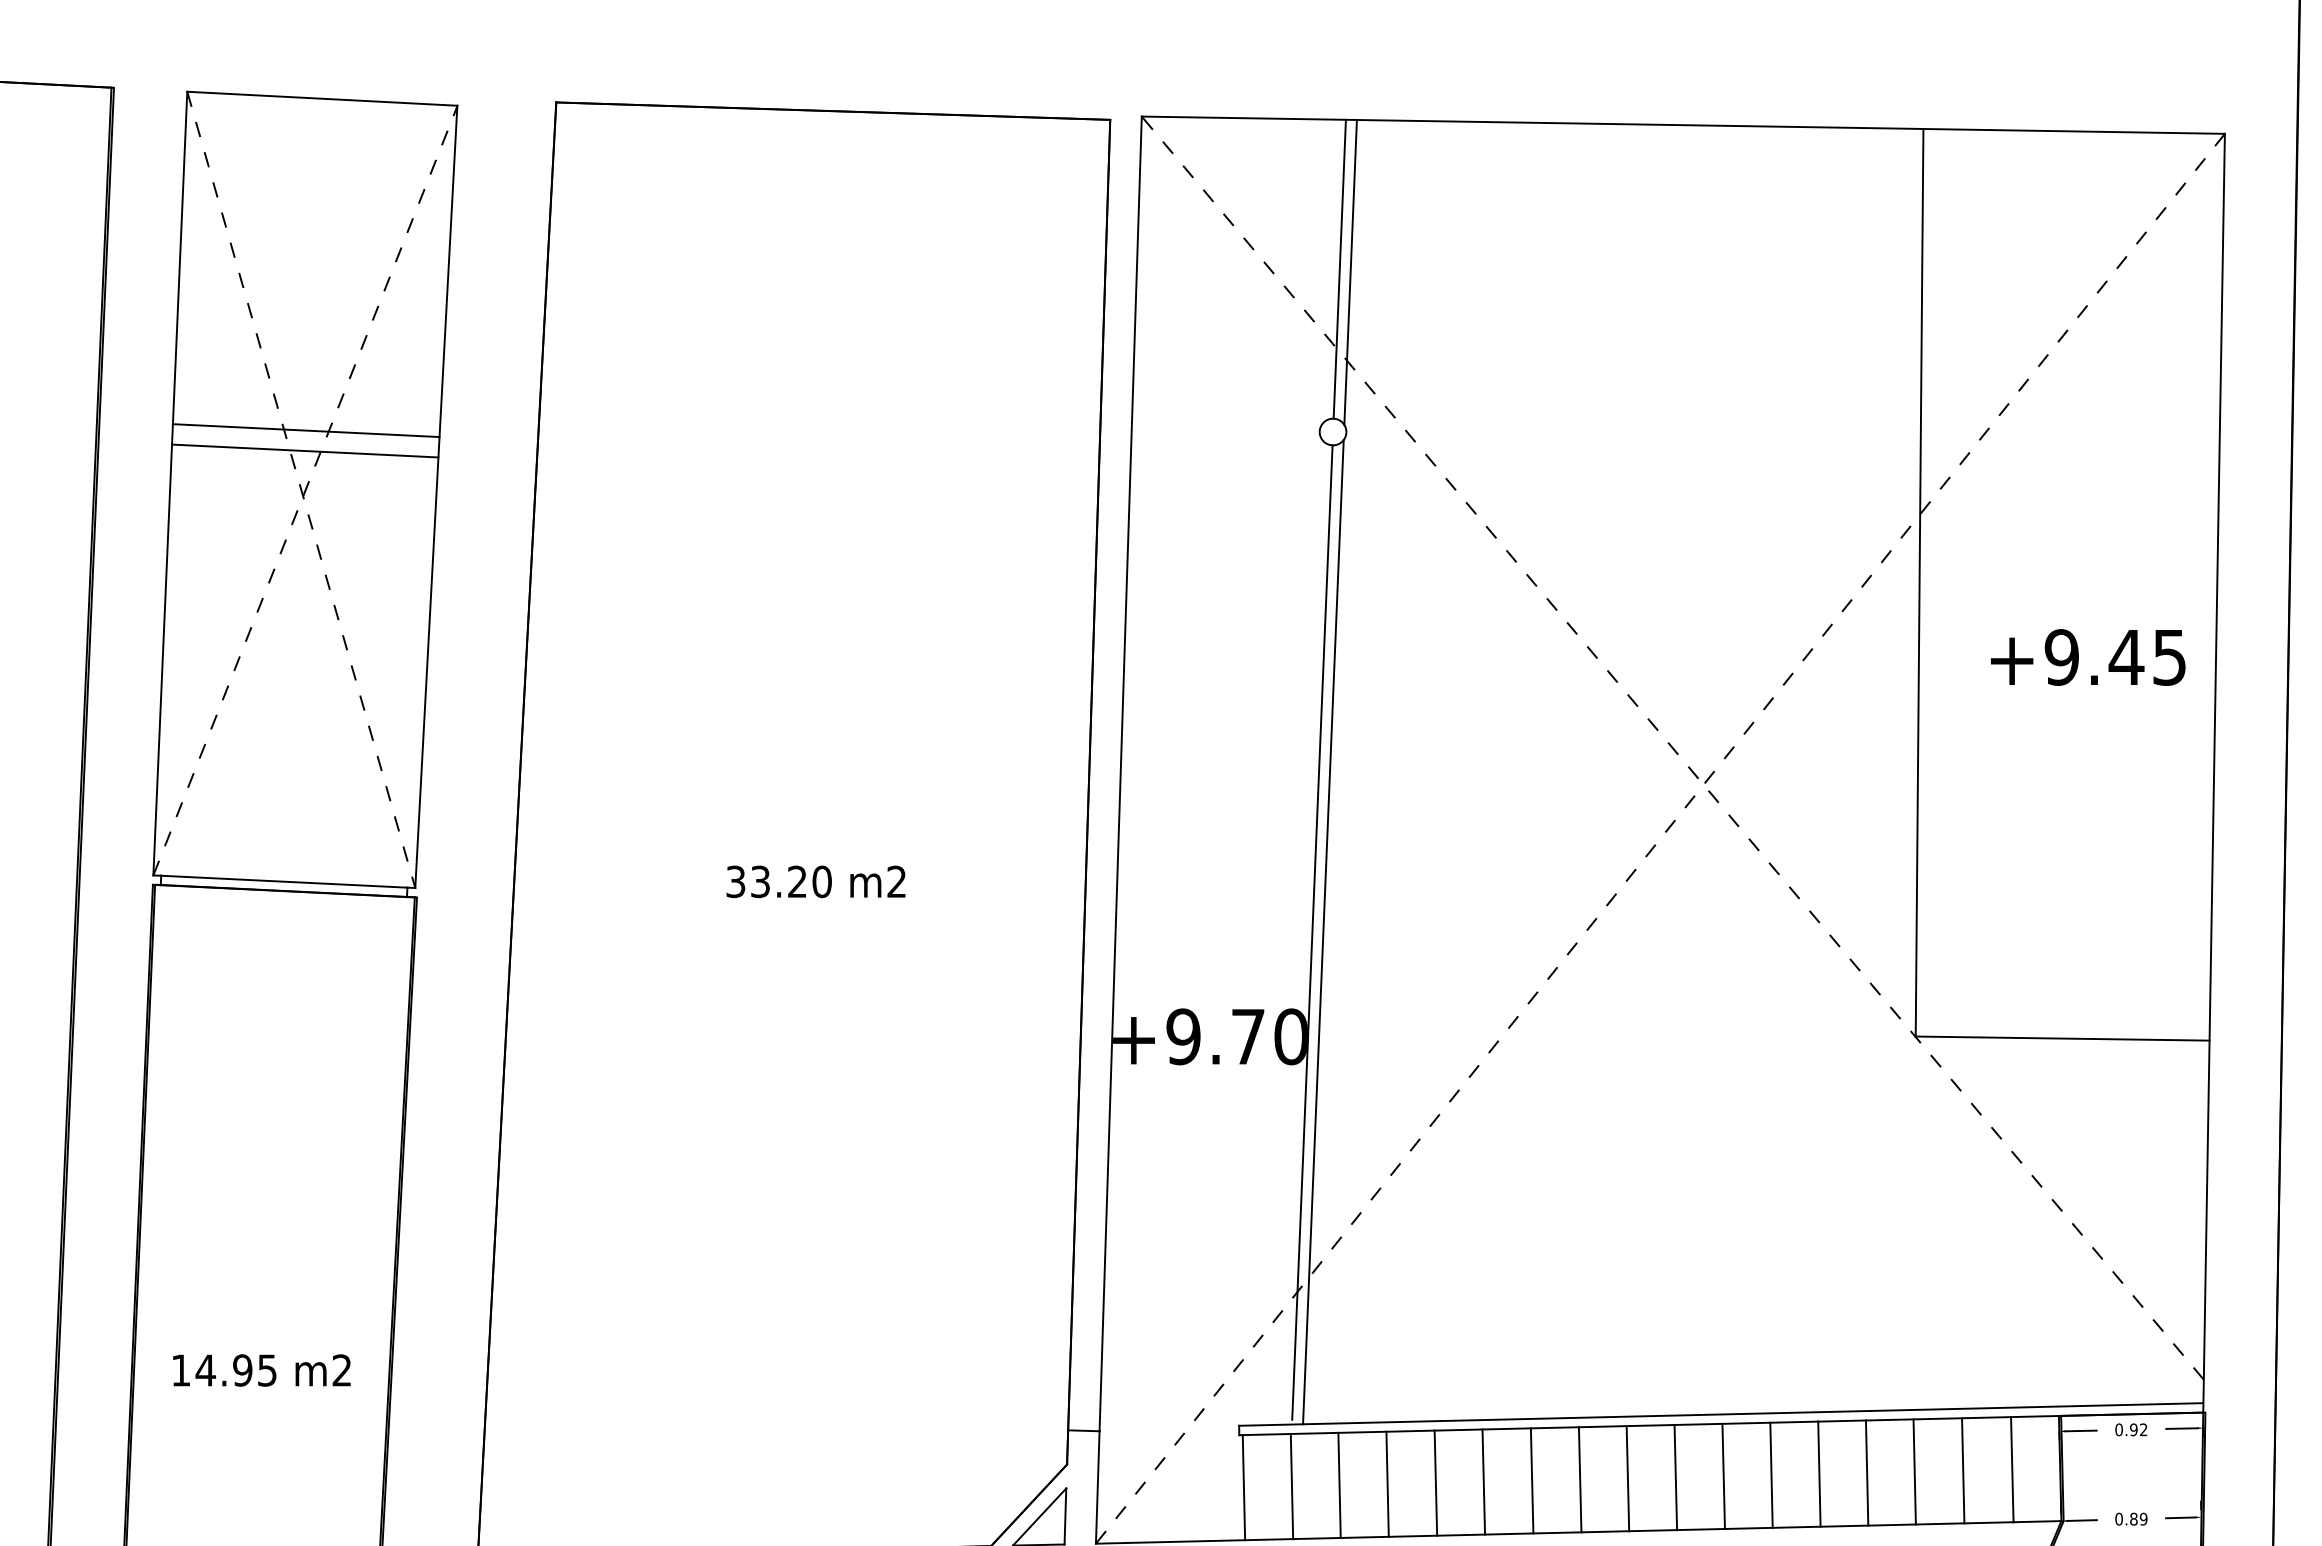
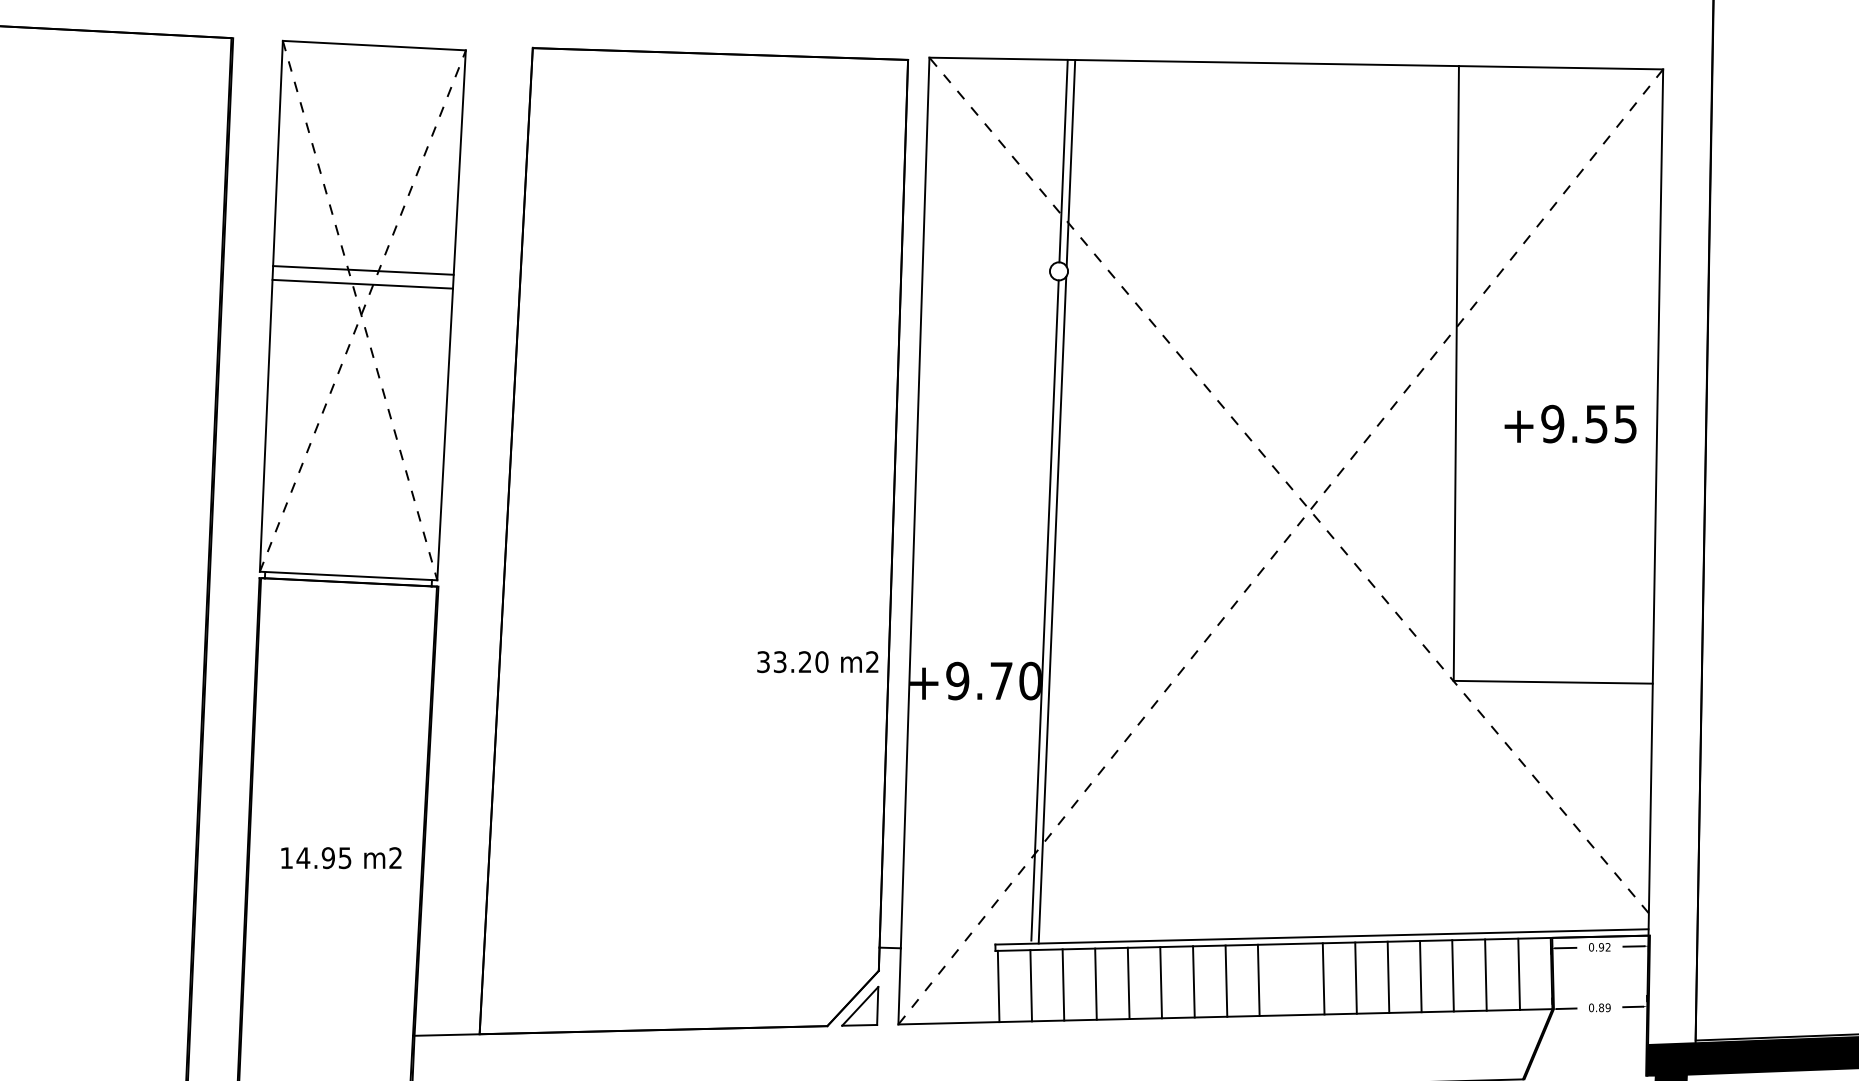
text: (2126, 658) -> (1596, 424), +9.45 -> +9.55
text: (815, 882) -> (817, 662), moved
text: (262, 1371) -> (341, 858), moved
line: (1676, 1477) -> (1291, 979), removed

